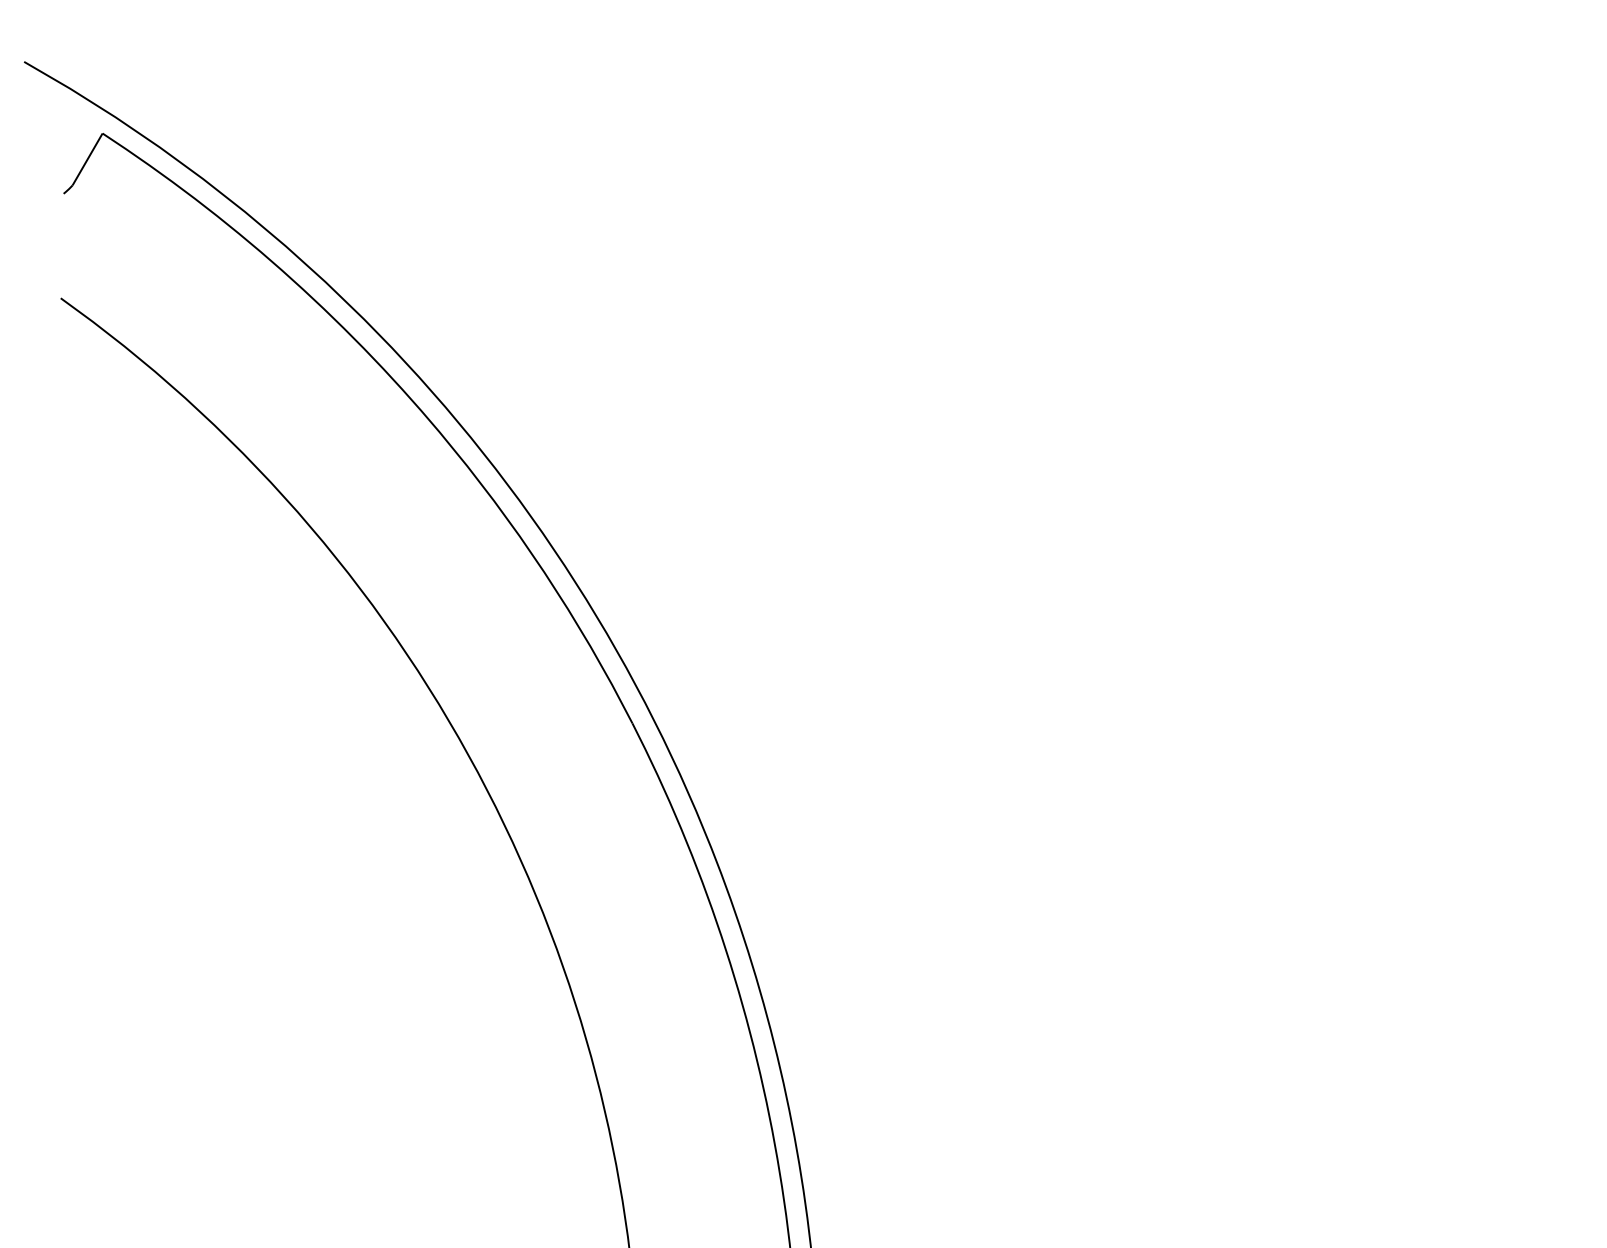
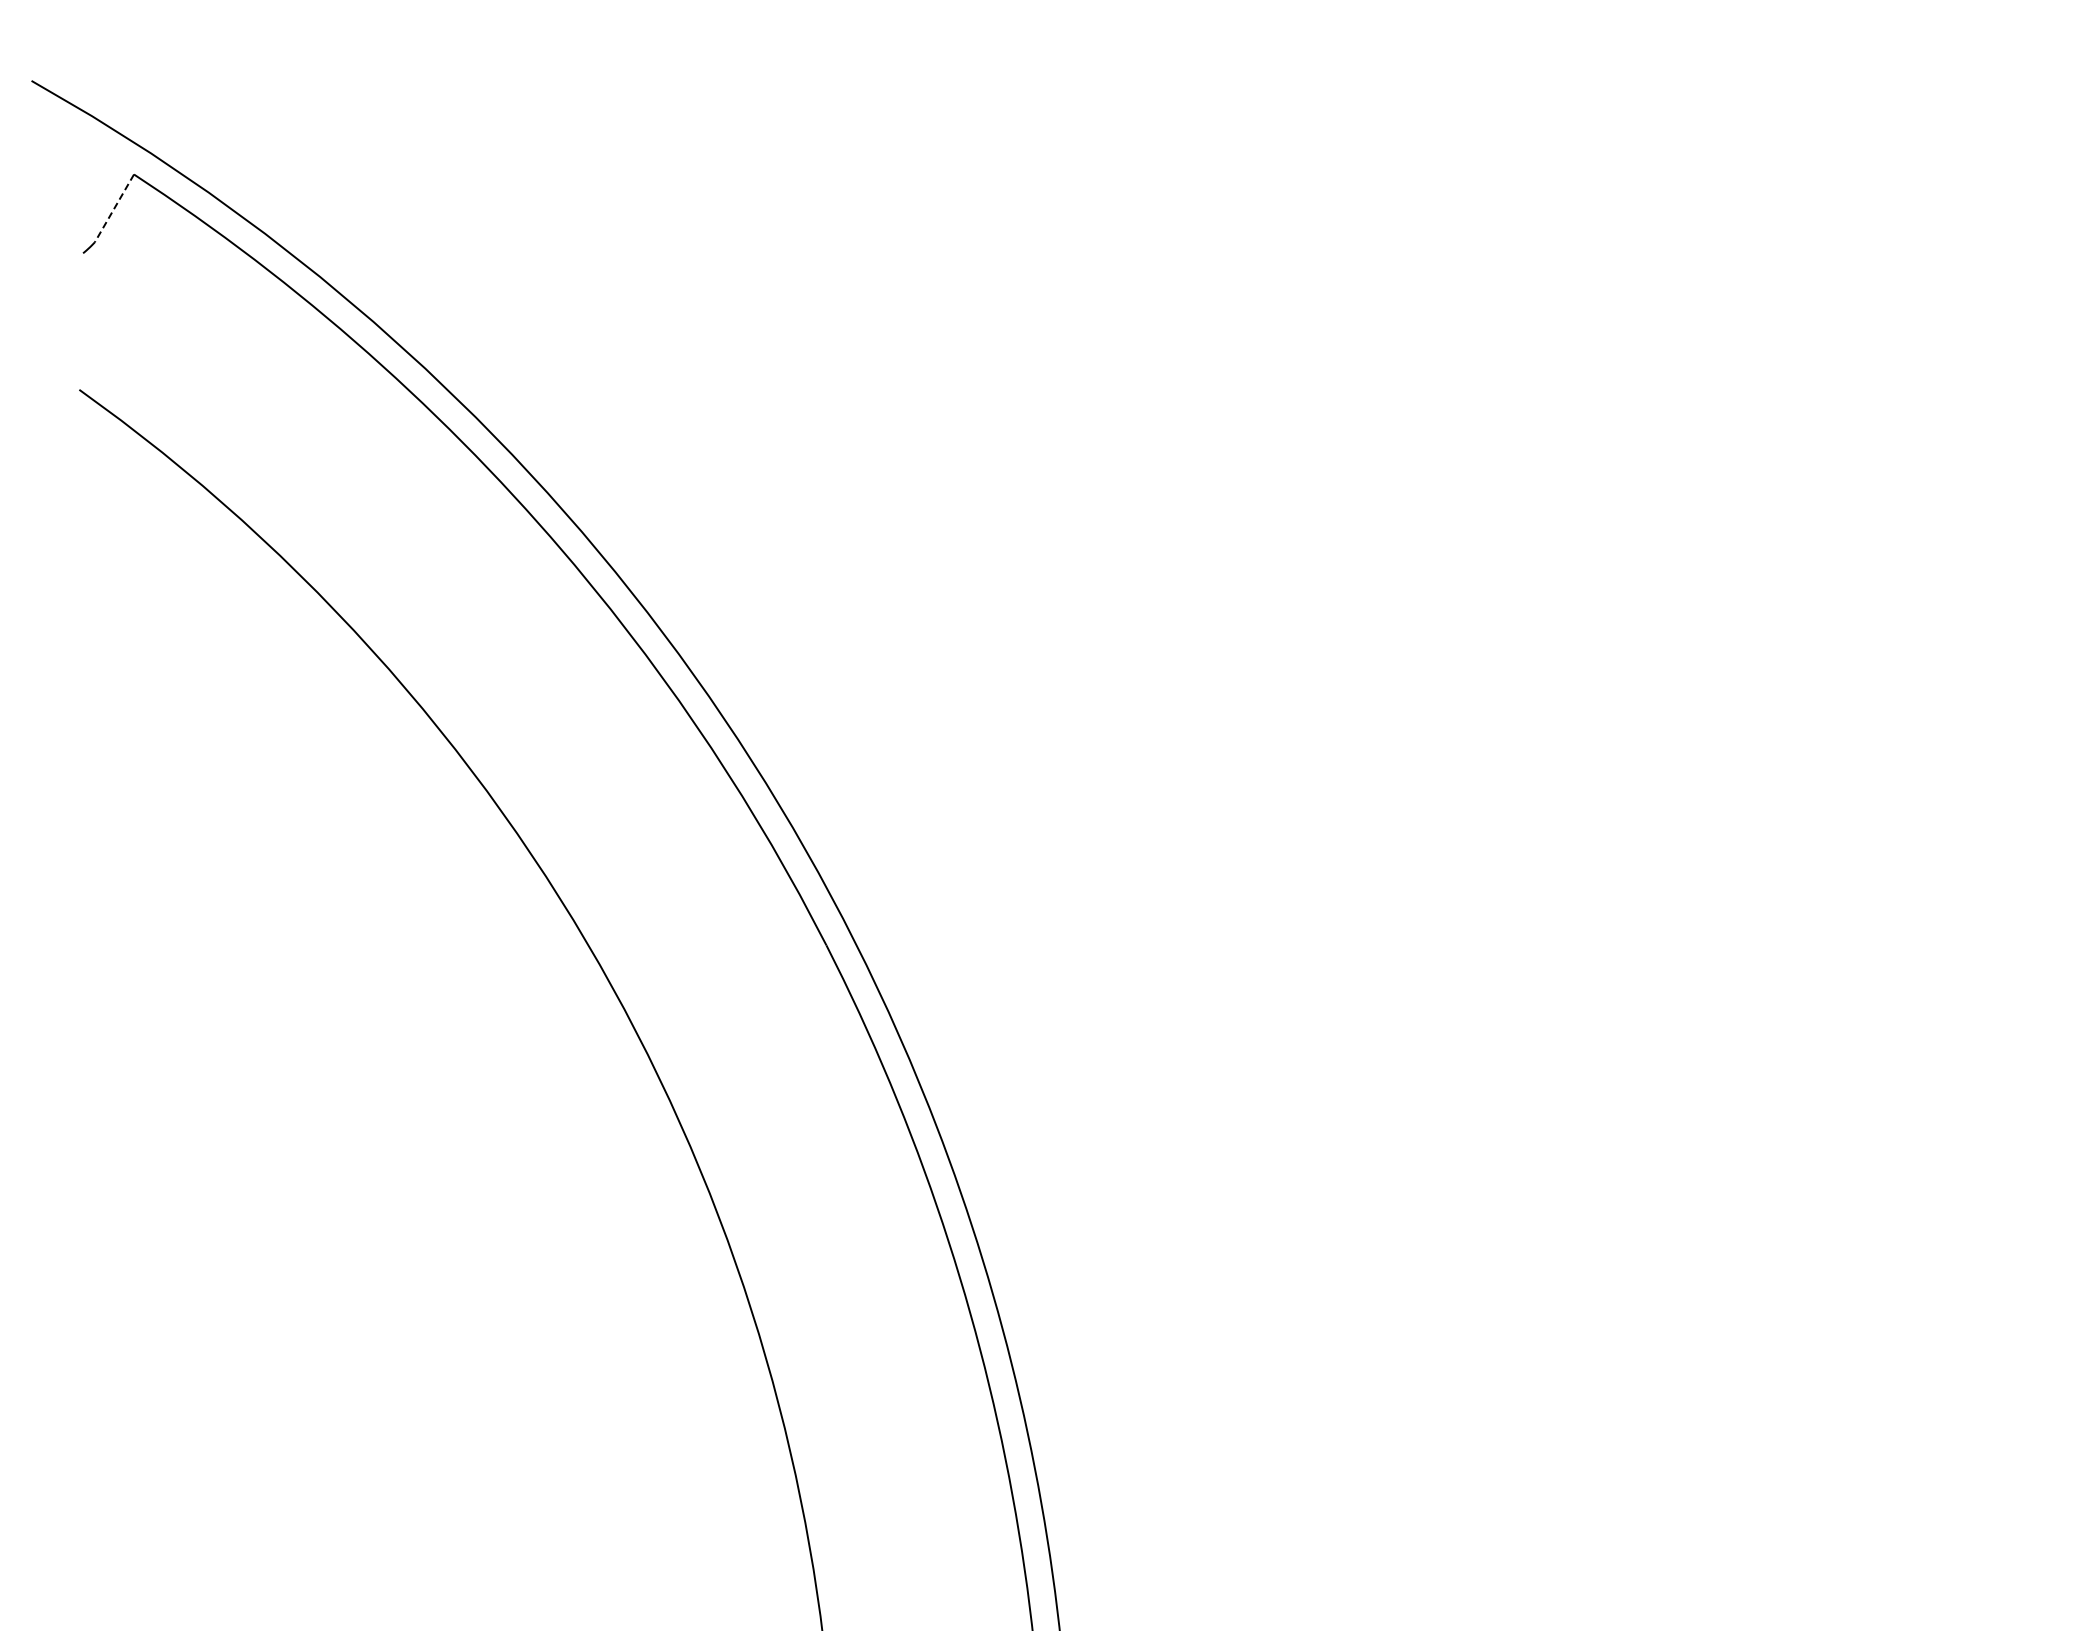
line: (87, 159) -> (114, 208), solid -> dashed

